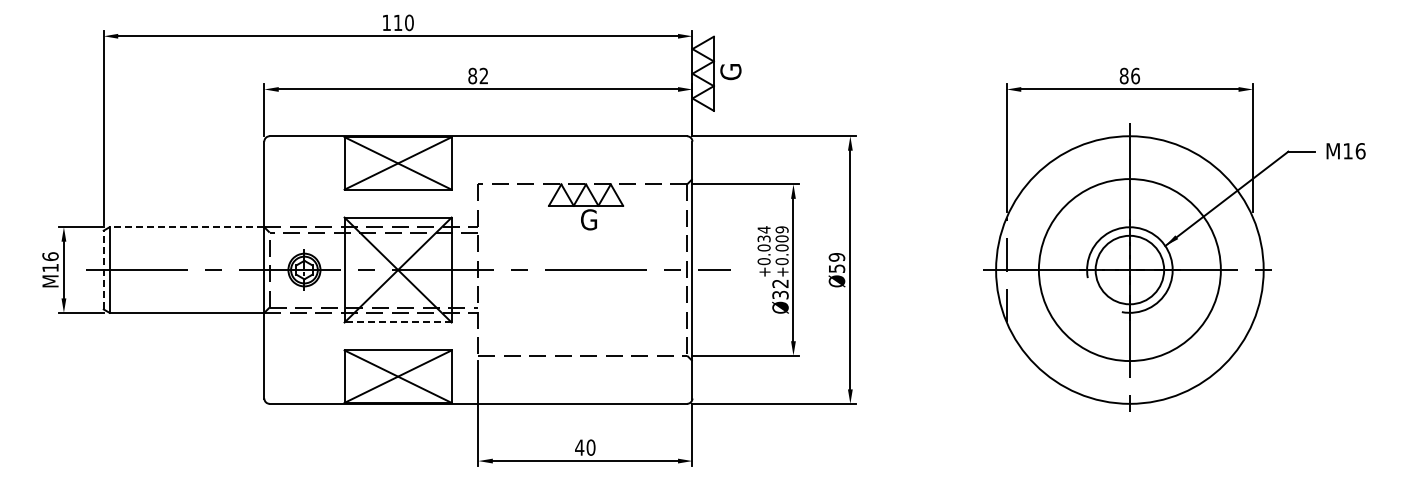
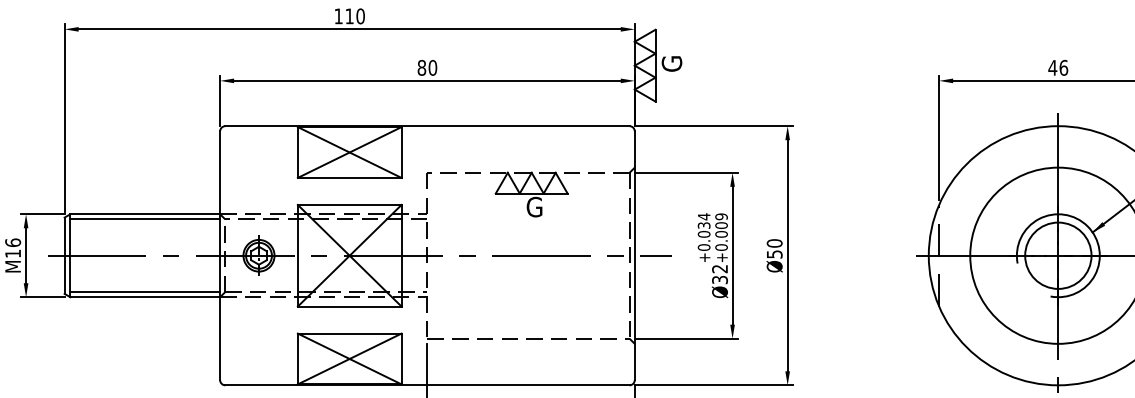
text: (483, 75) -> (432, 67), 82 -> 80
text: (1123, 75) -> (1052, 67), 86 -> 46
line: (186, 227) -> (144, 214), dashed -> solid
line: (186, 232) -> (144, 219), added
text: (837, 257) -> (775, 243), Ø59 -> Ø50
line: (103, 269) -> (64, 255), dashed -> solid
line: (186, 307) -> (144, 292), added
line: (398, 322) -> (350, 306), dashed -> solid

